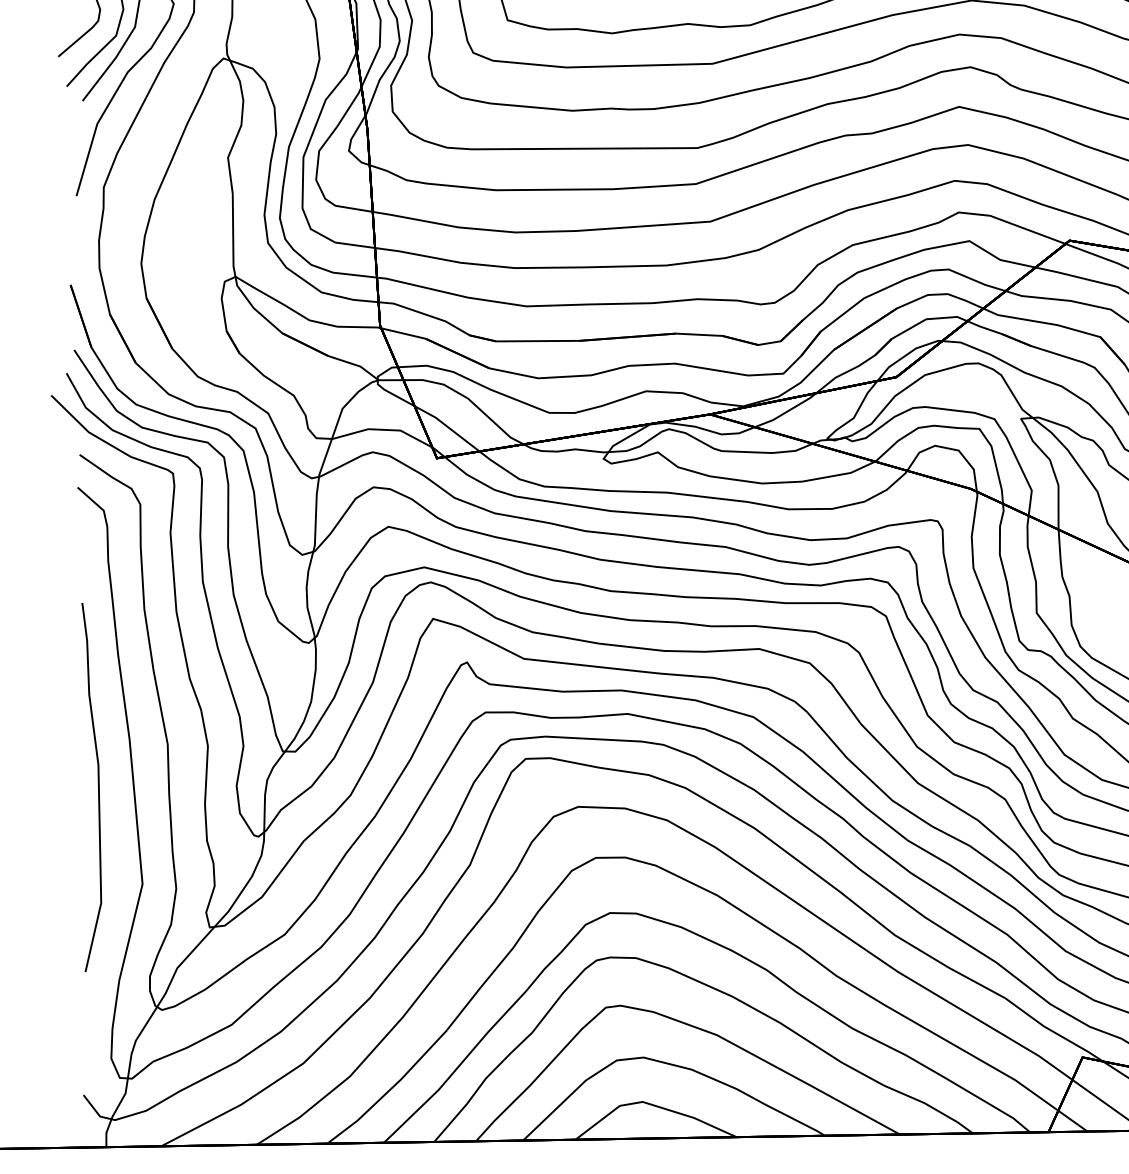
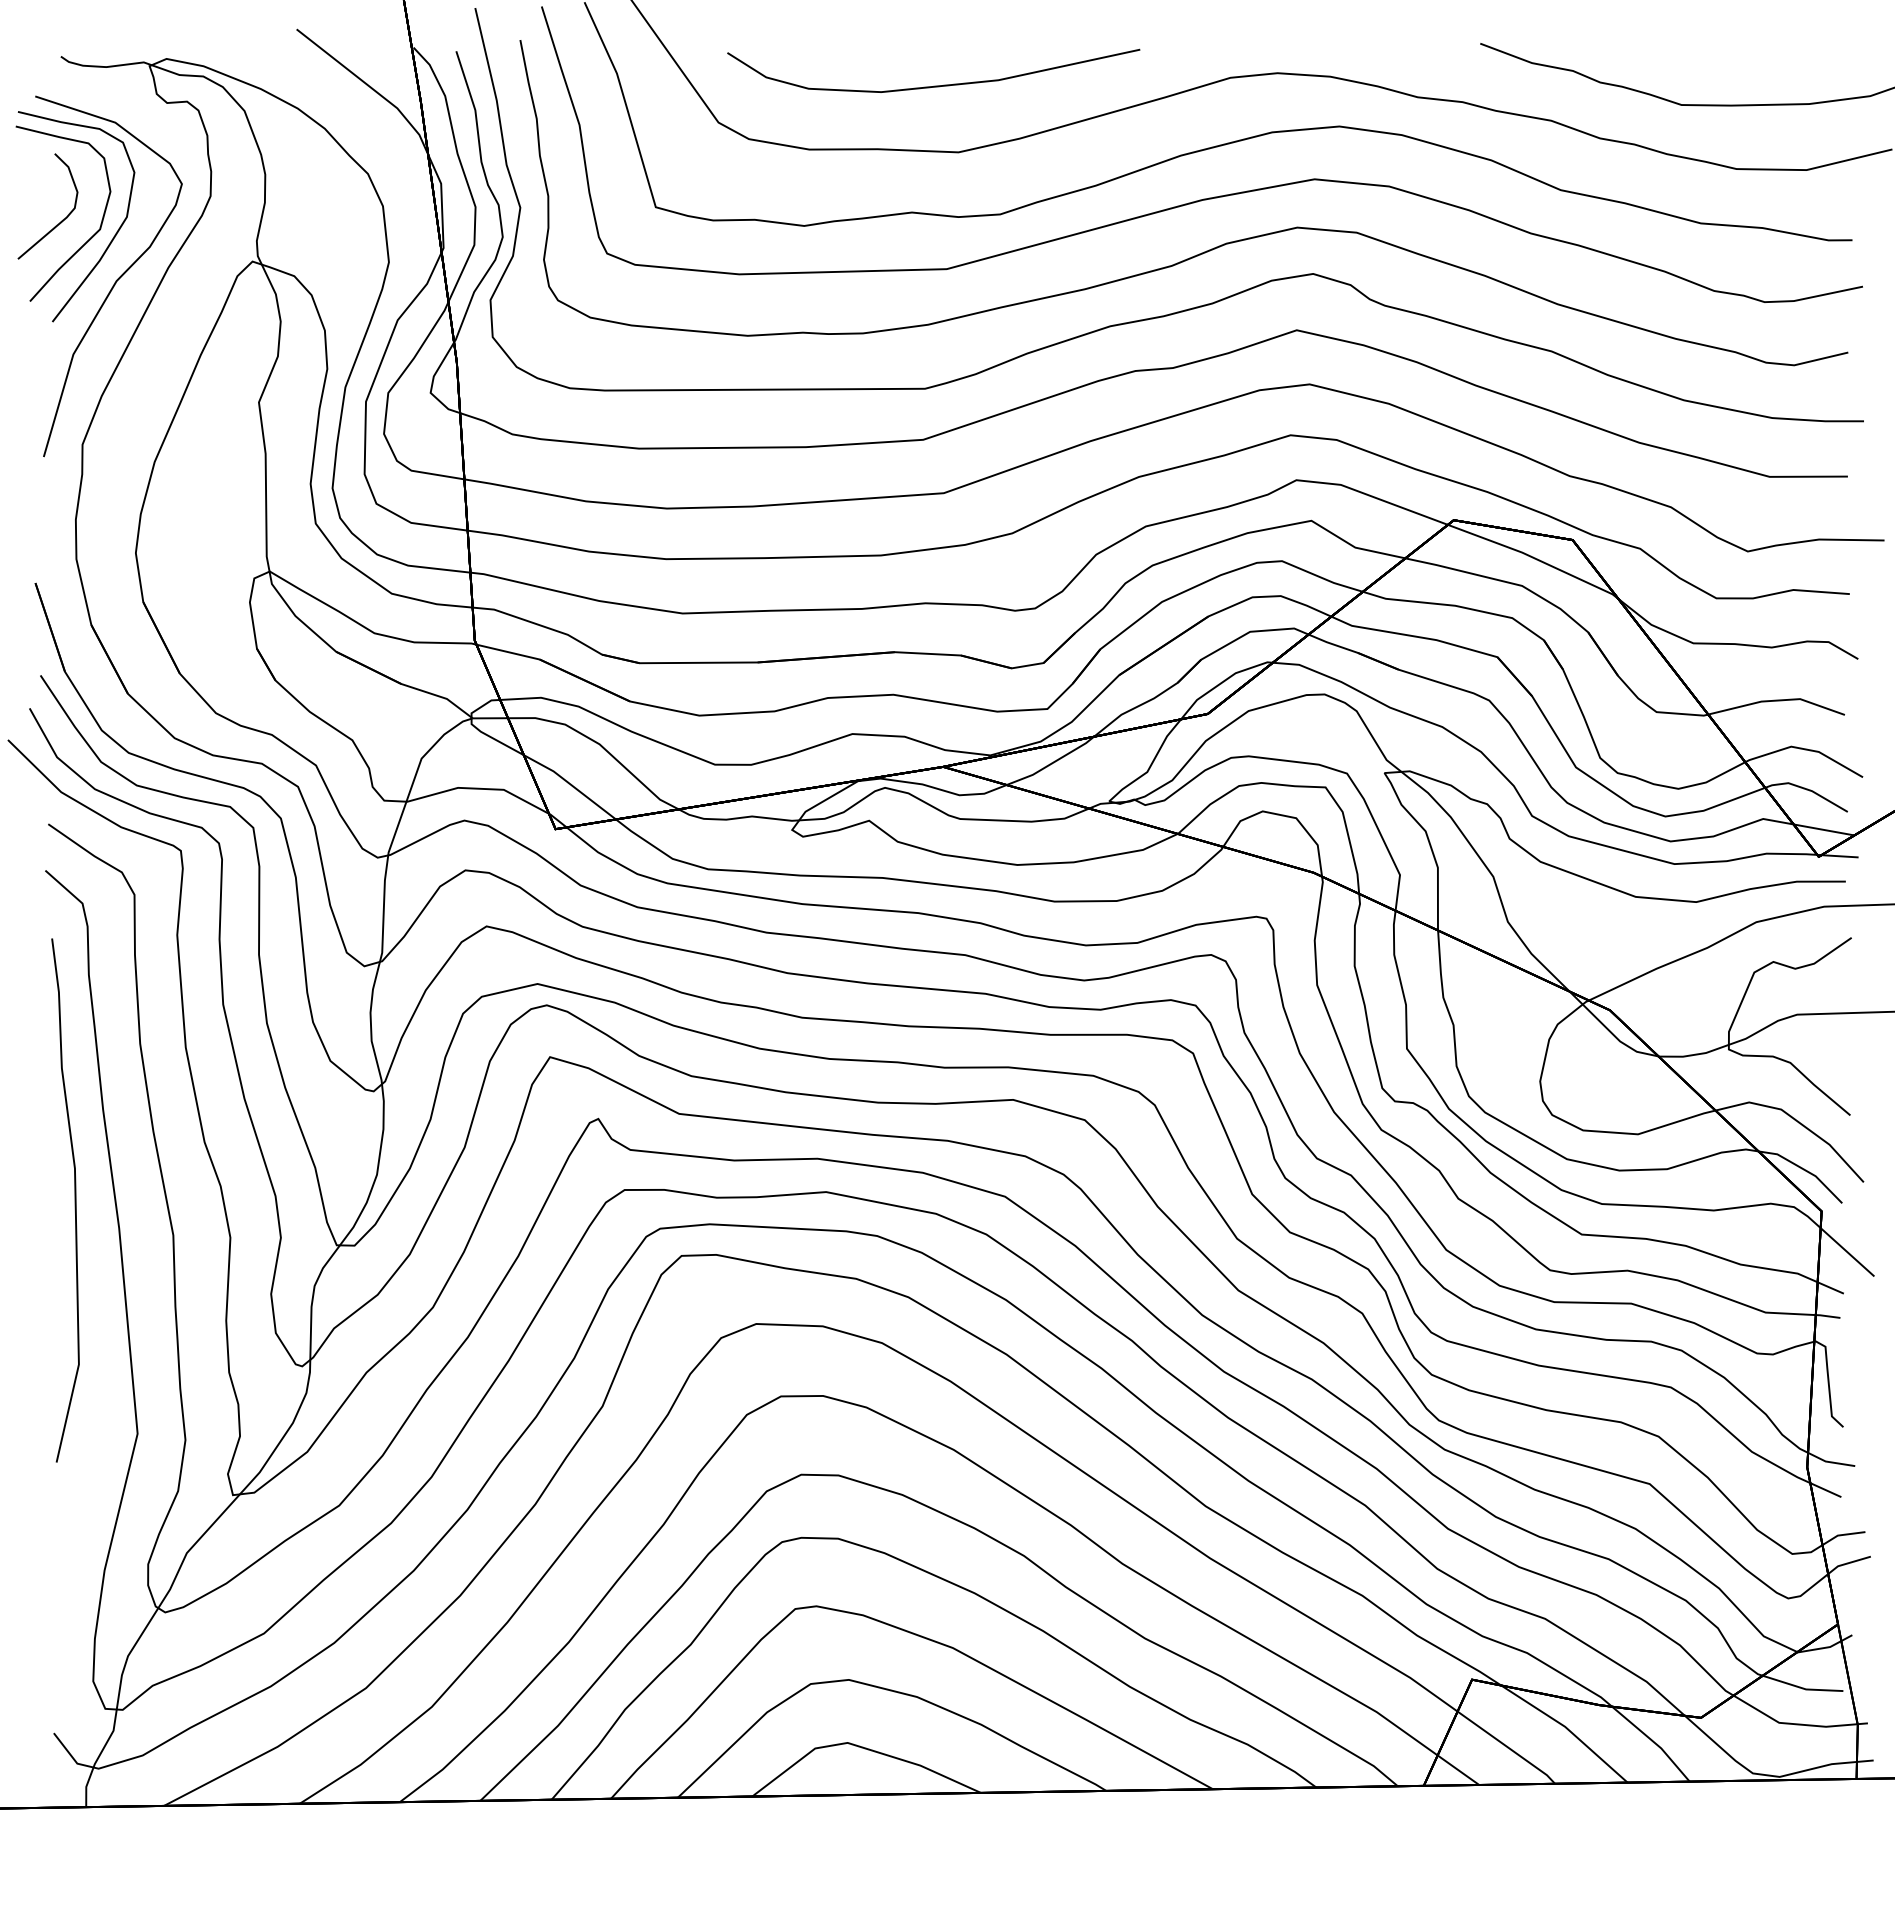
curve: (98, 787) -> (74, 1200), moved

